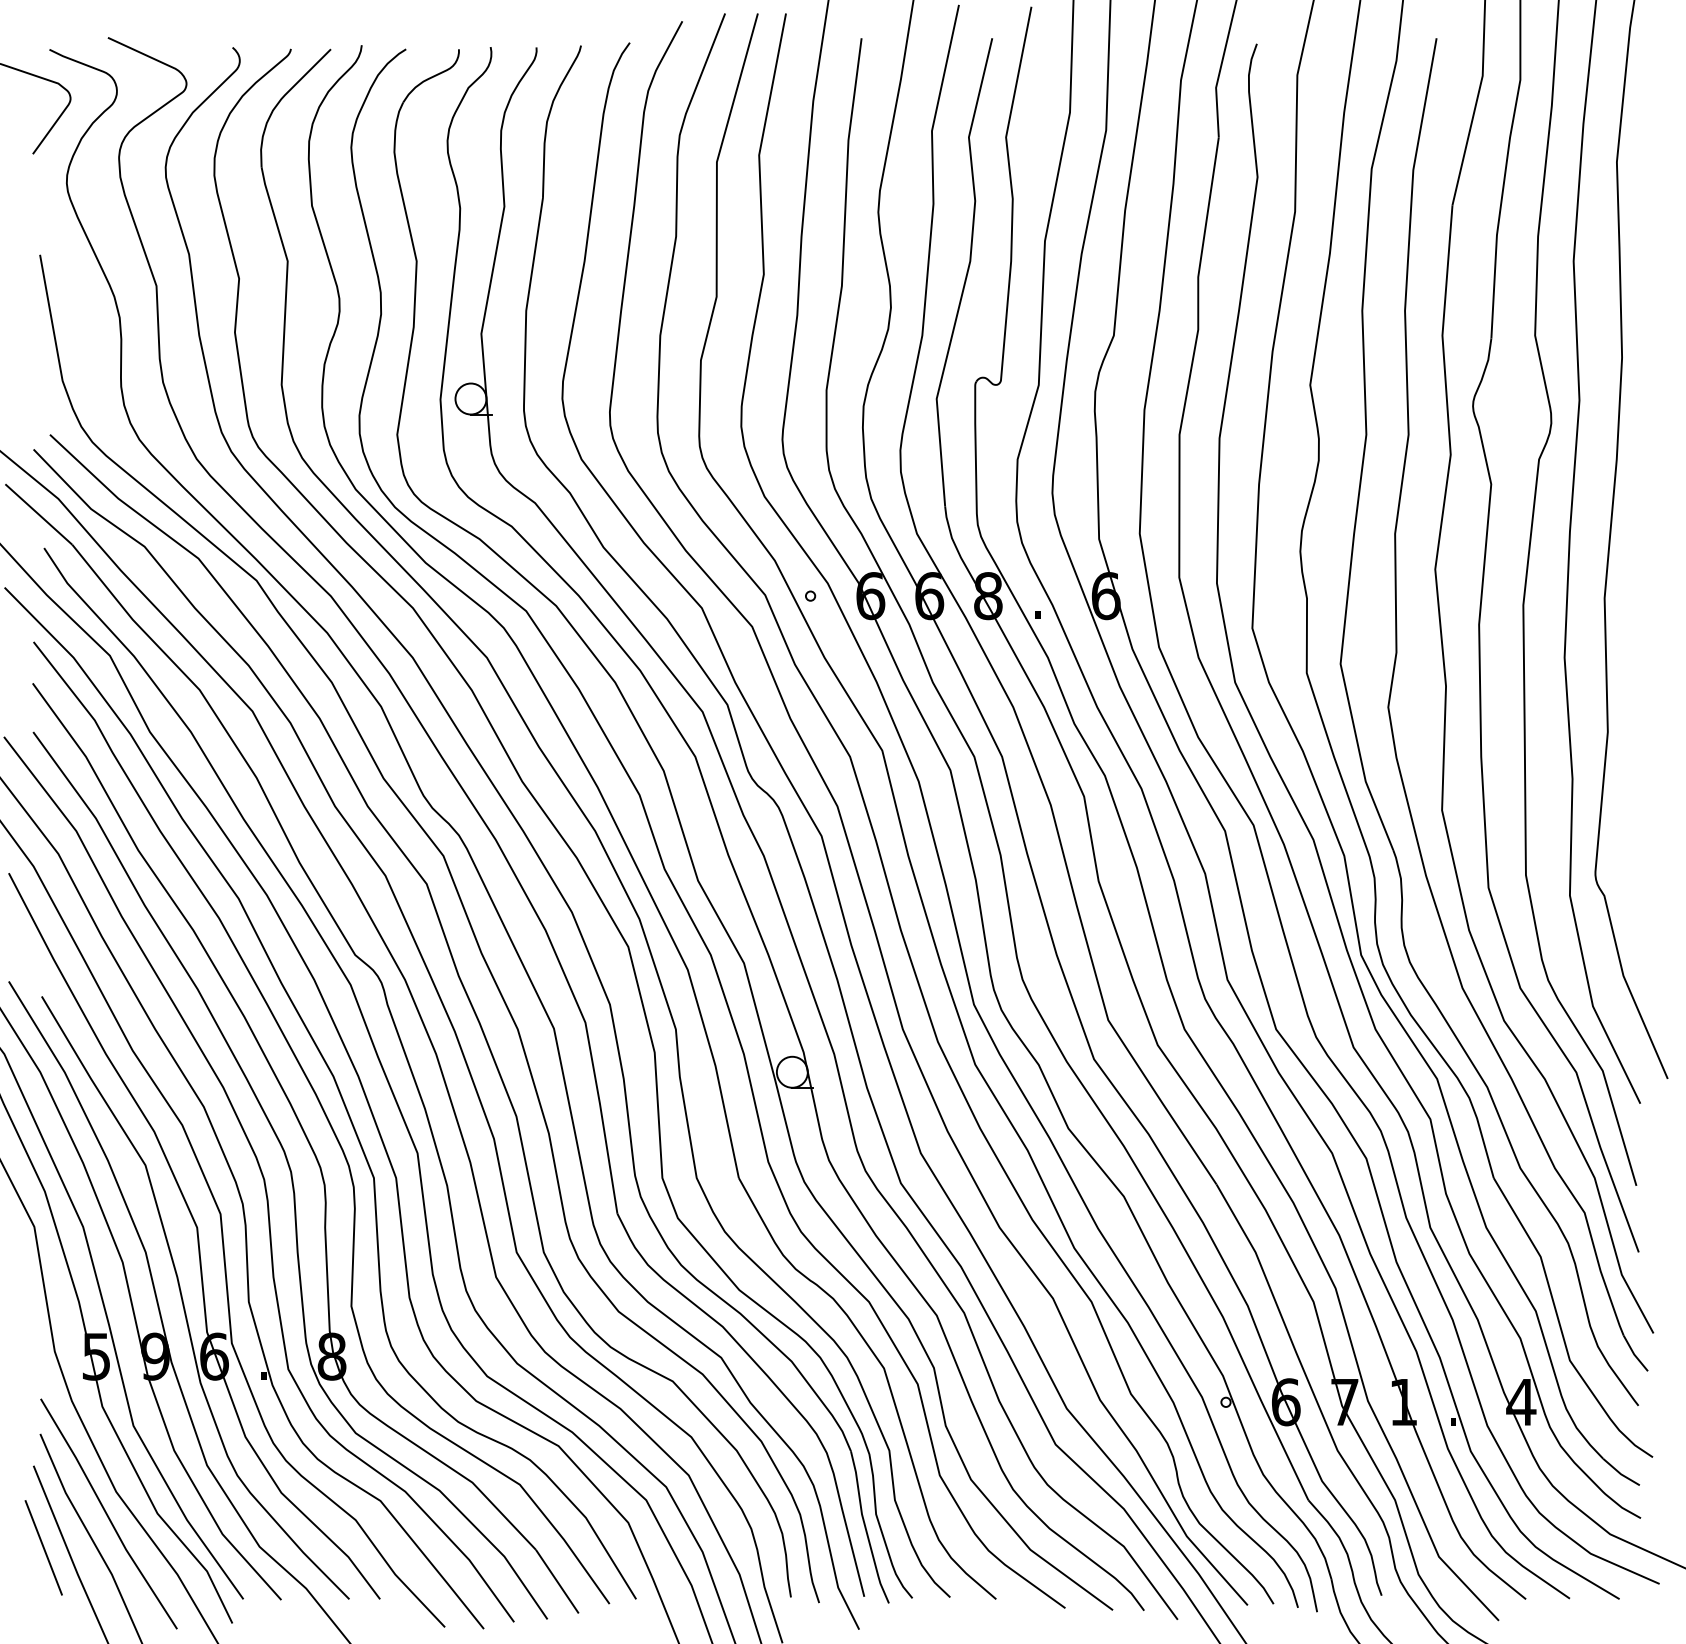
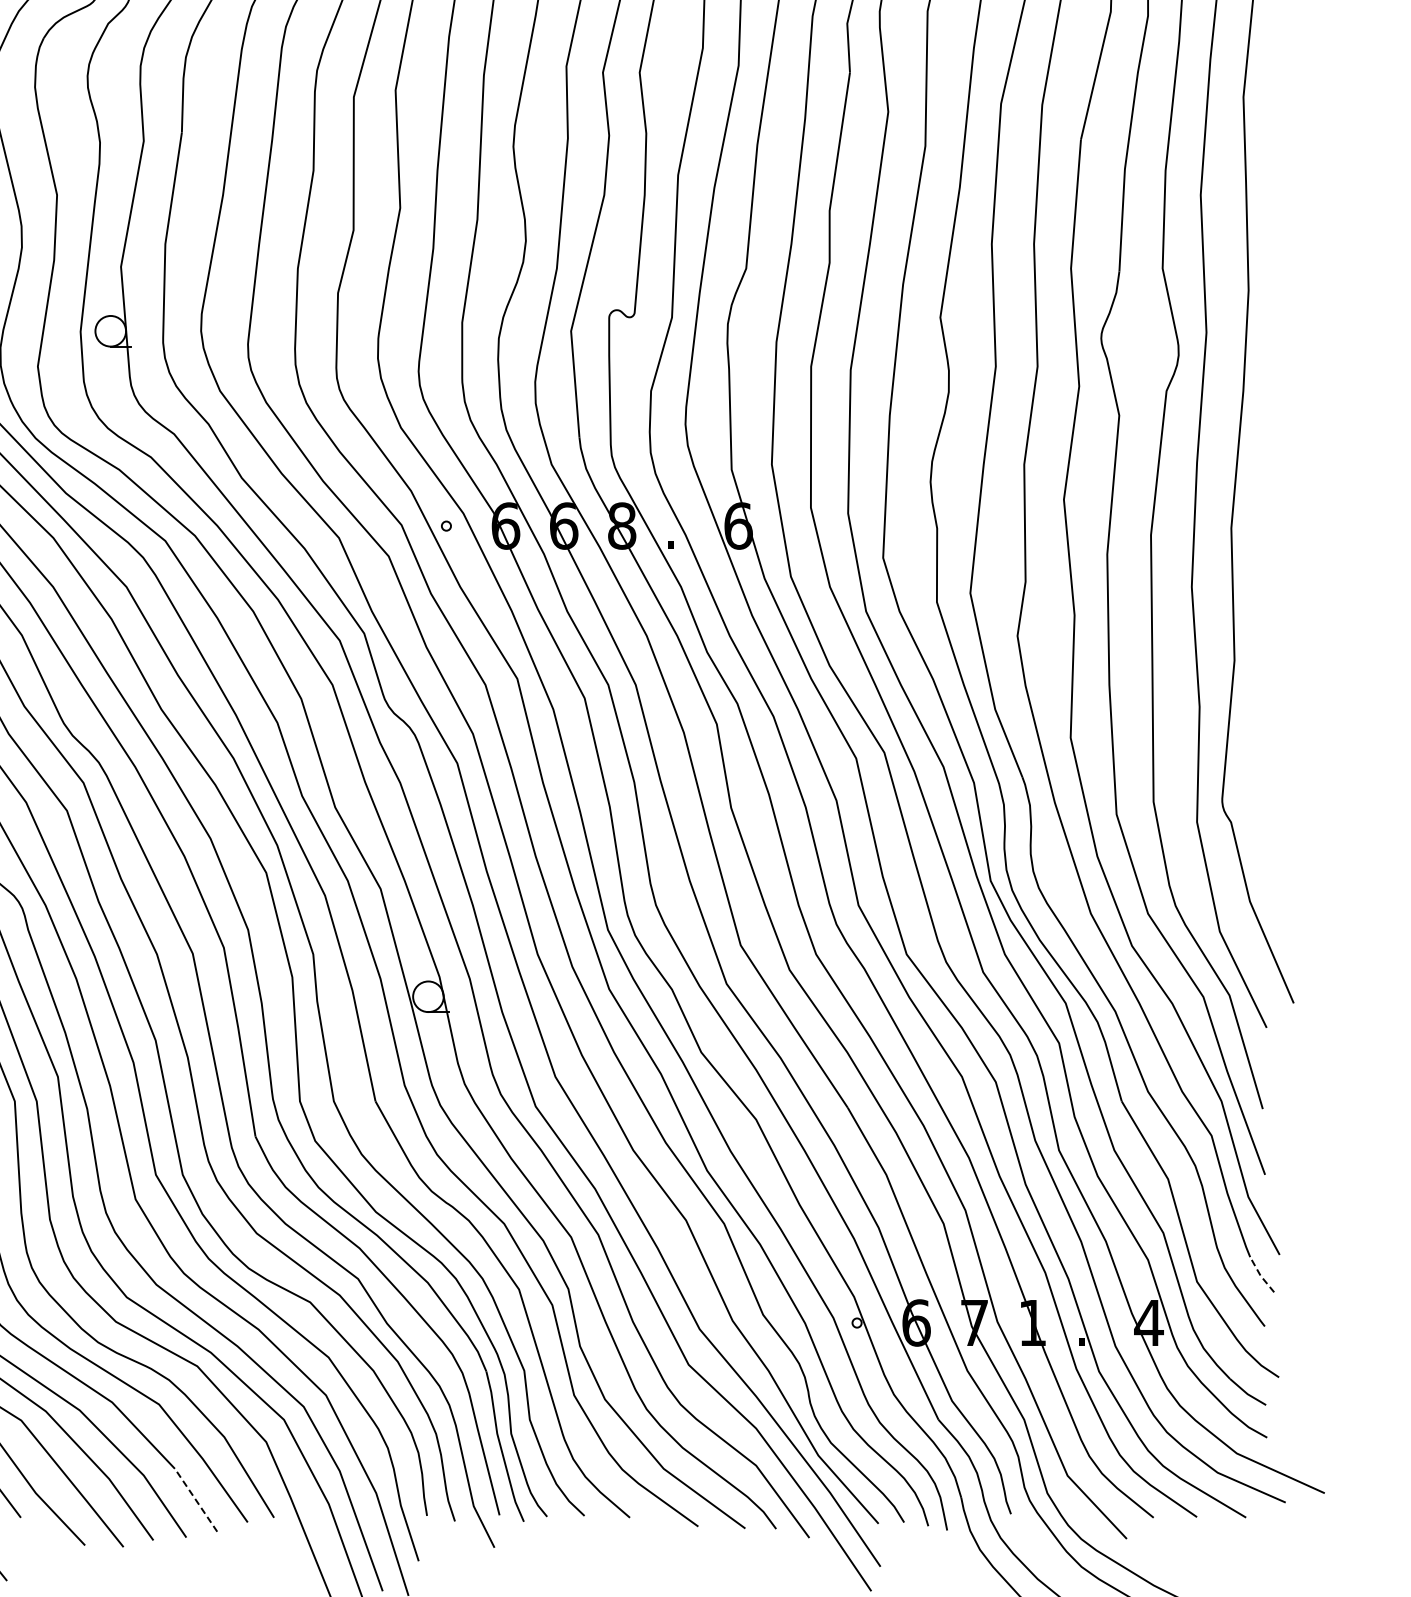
line: (1634, 1354) -> (1260, 1275), solid -> dashed
line: (557, 1581) -> (196, 1500), solid -> dashed

